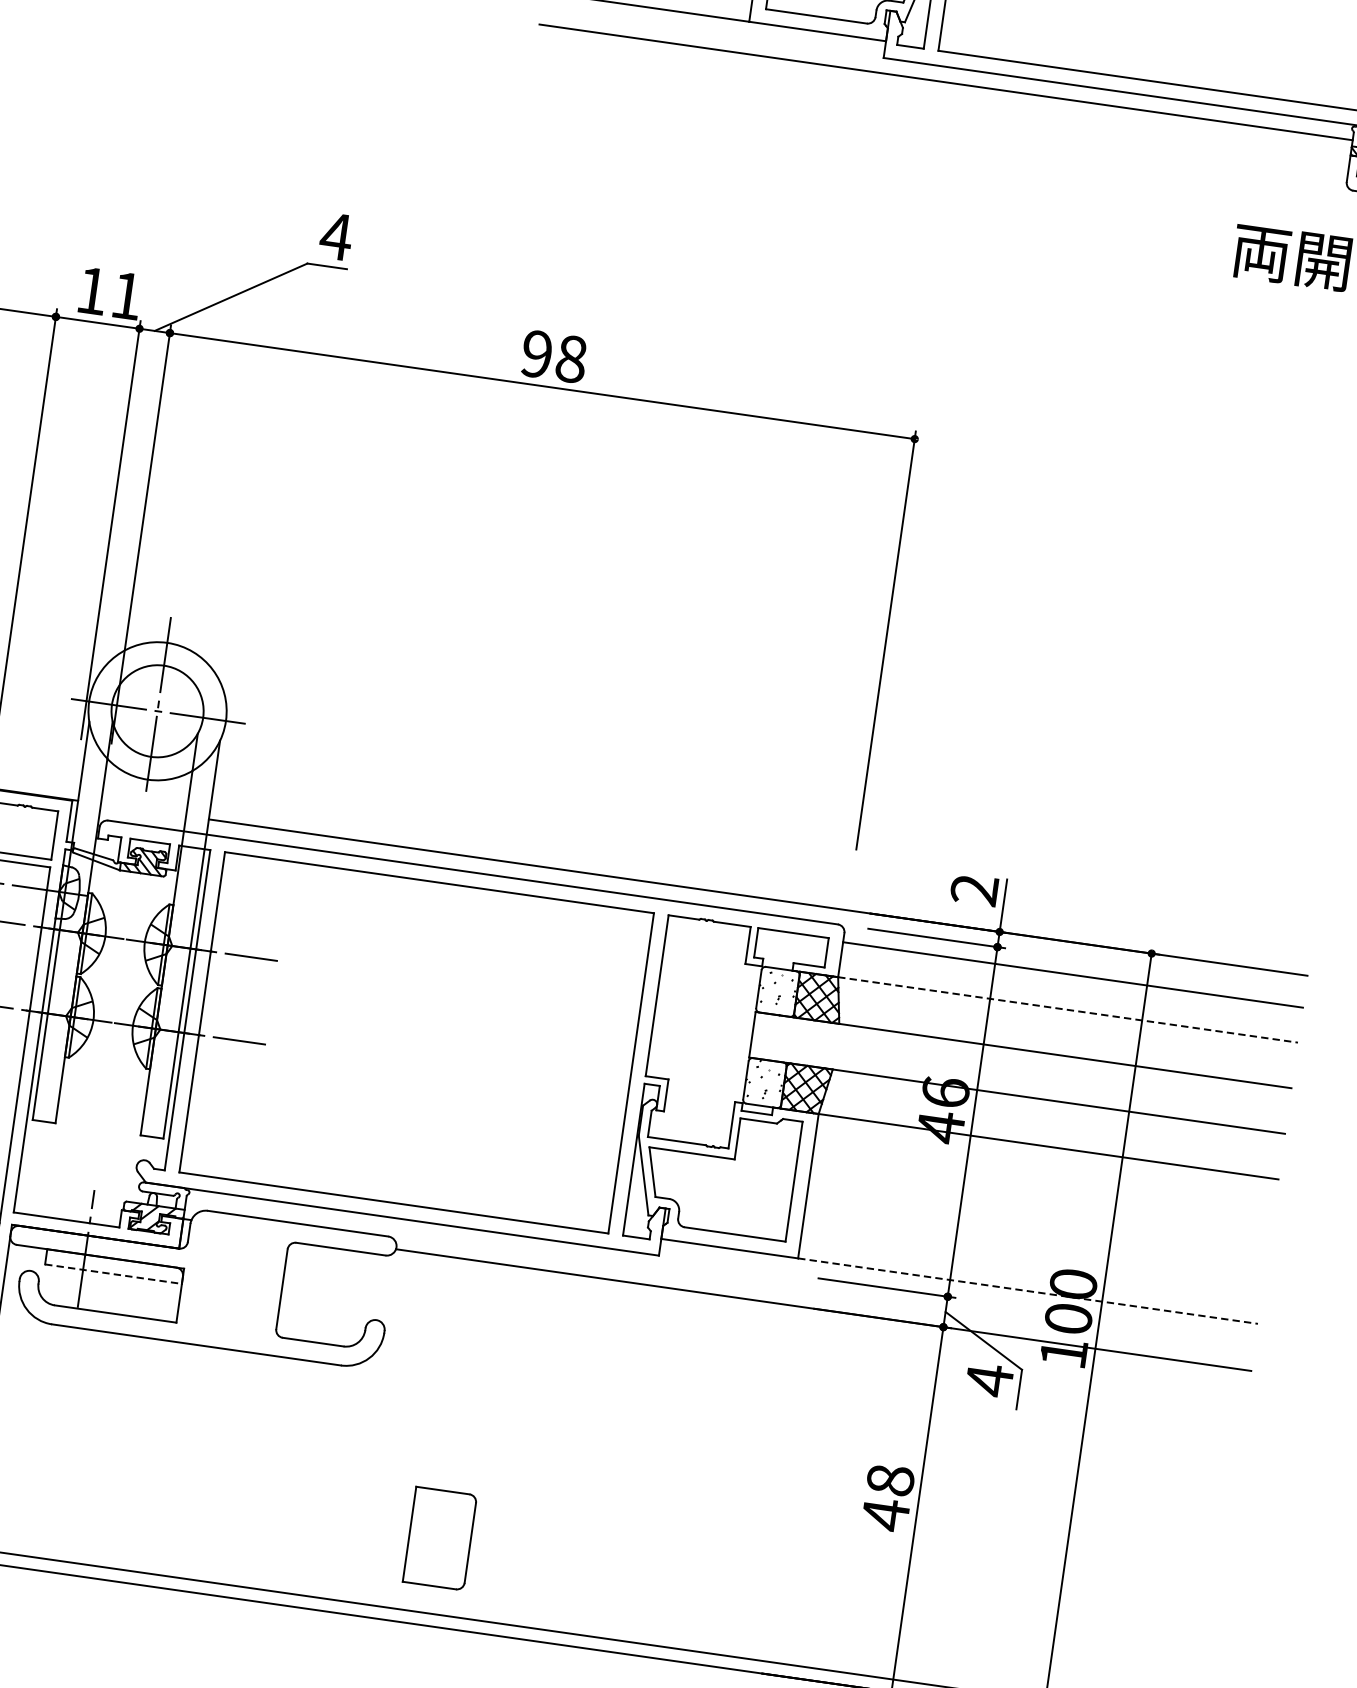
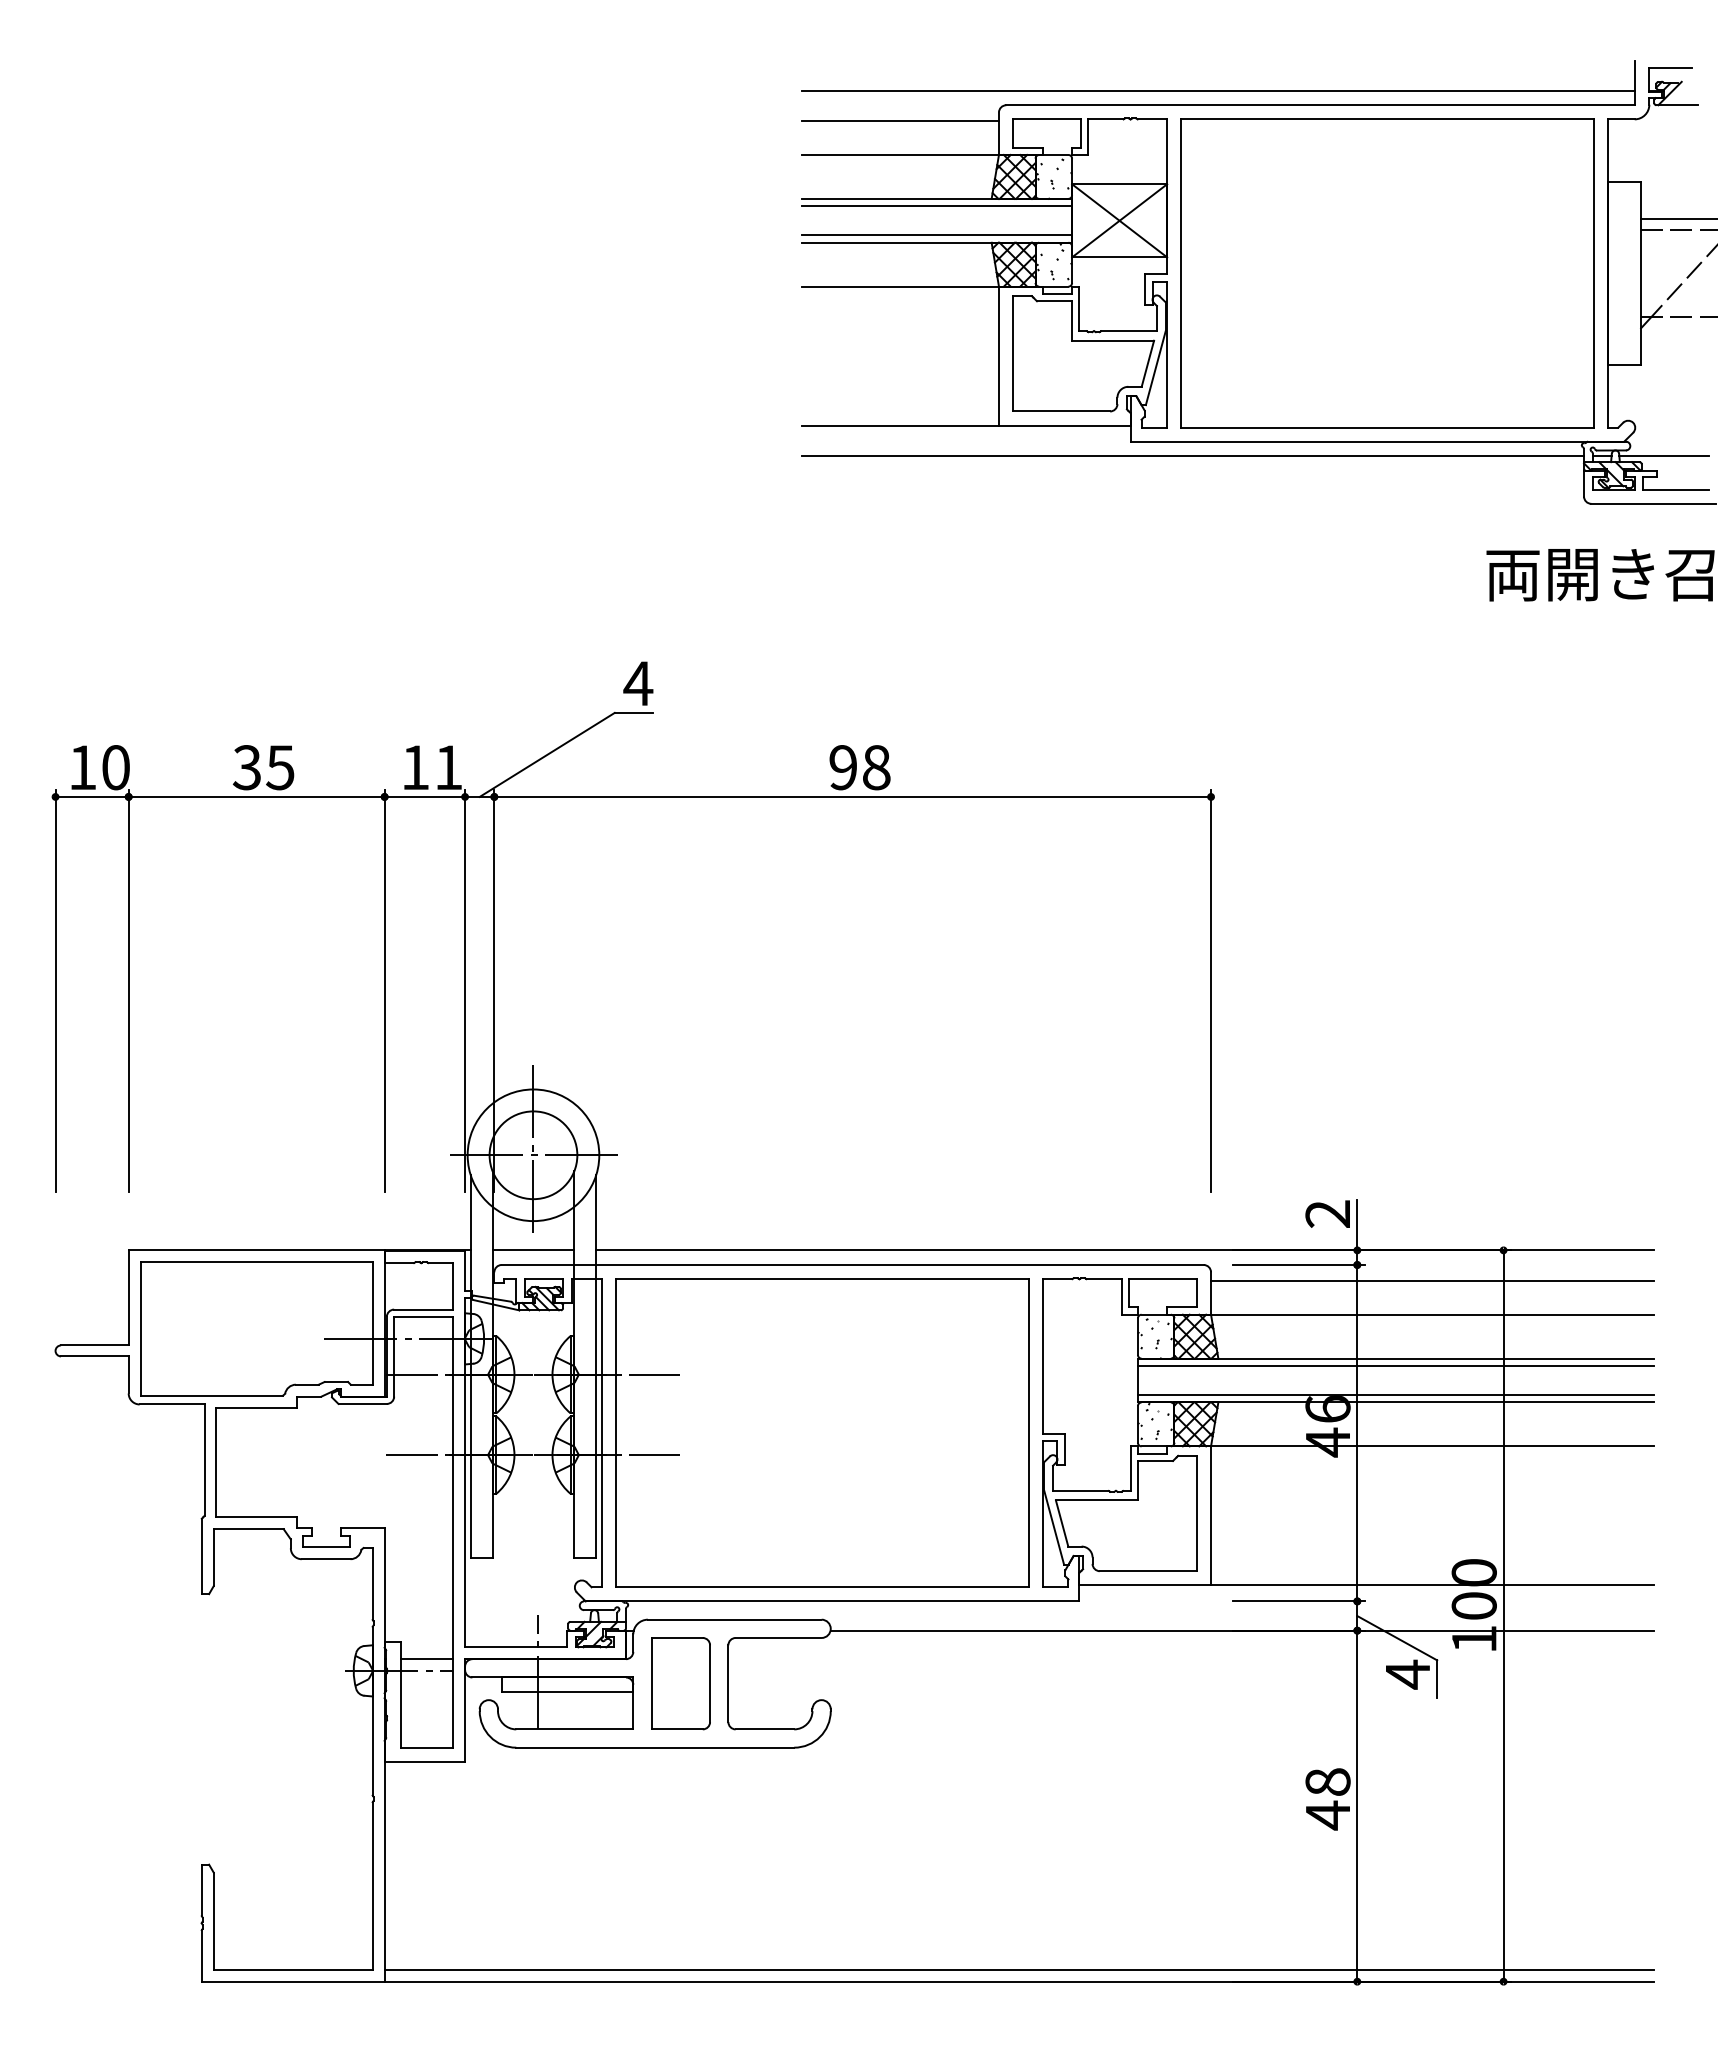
line: (143, 810) -> (533, 1250), added
line: (1068, 1009) -> (1432, 1314), dashed -> solid
line: (1022, 1057) -> (1395, 1365), added
line: (1017, 1088) -> (1395, 1395), added
line: (113, 1274) -> (567, 1692), dashed -> solid
line: (1028, 1291) -> (1432, 1585), dashed -> solid
part: (439, 1538) -> (680, 1683), moved

